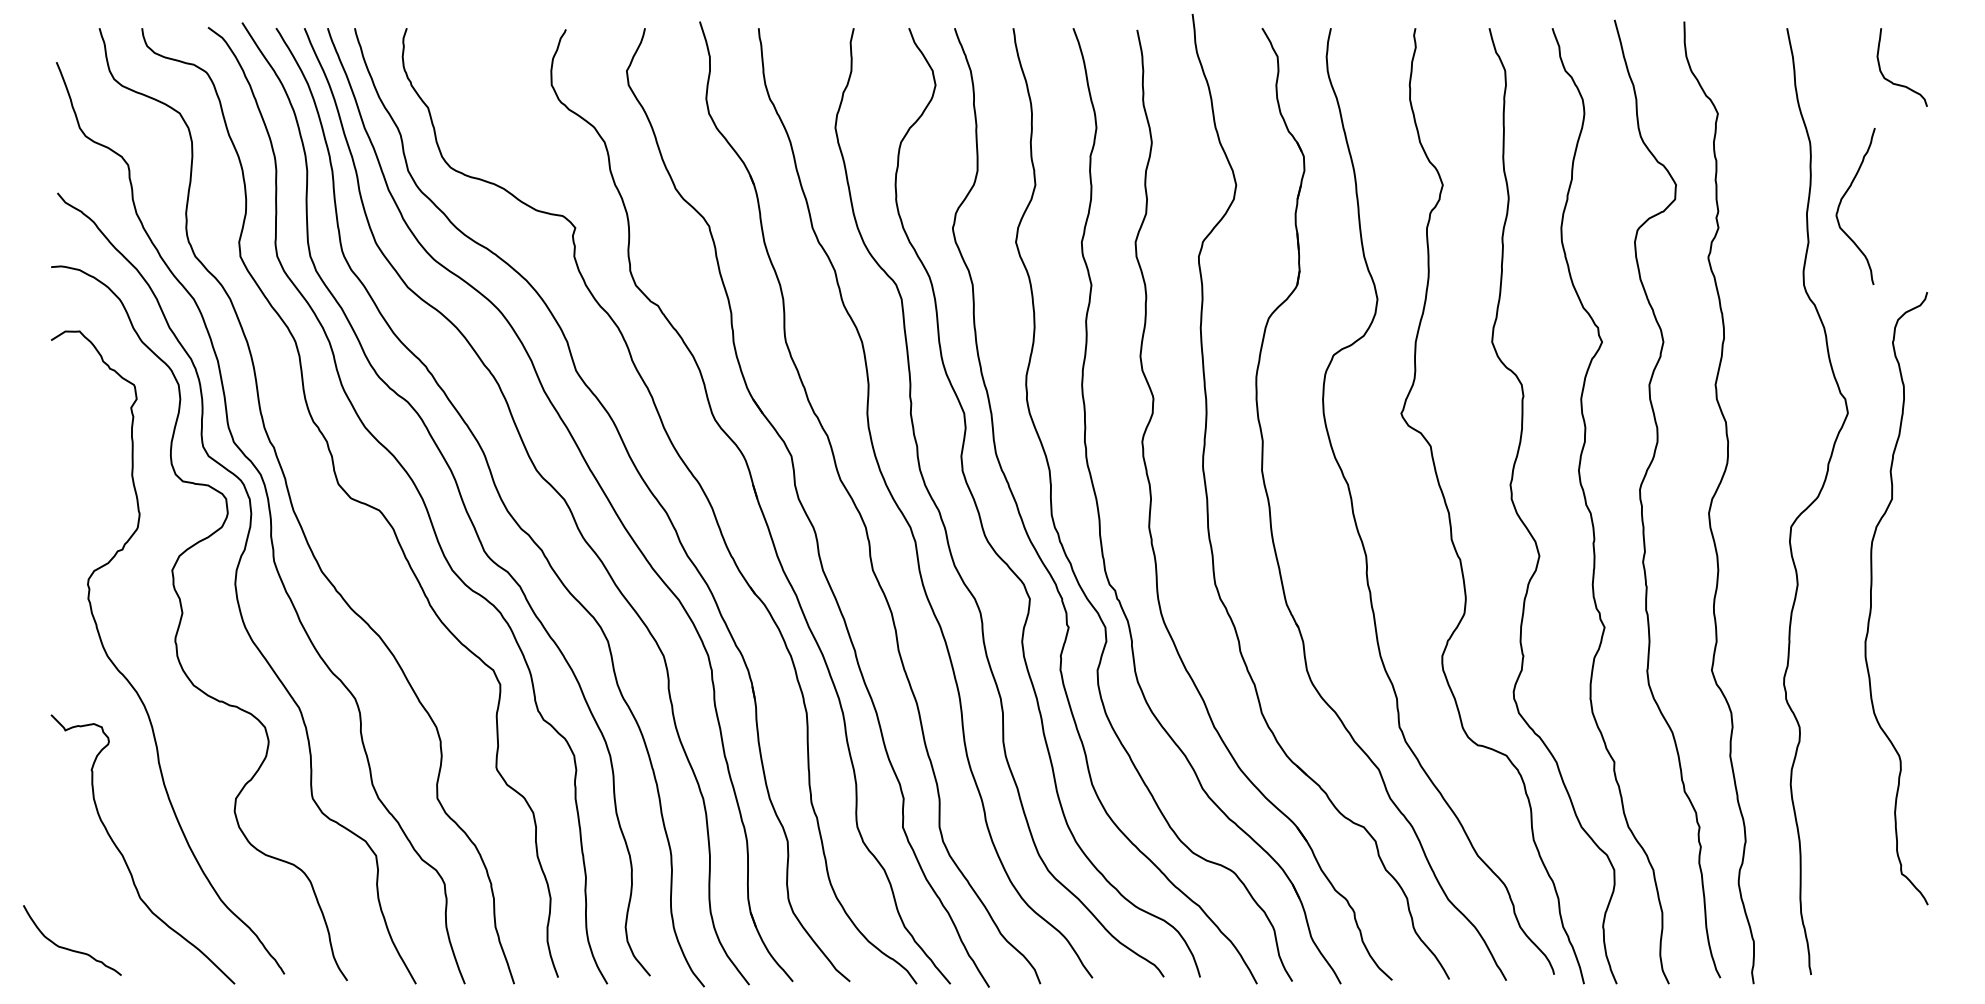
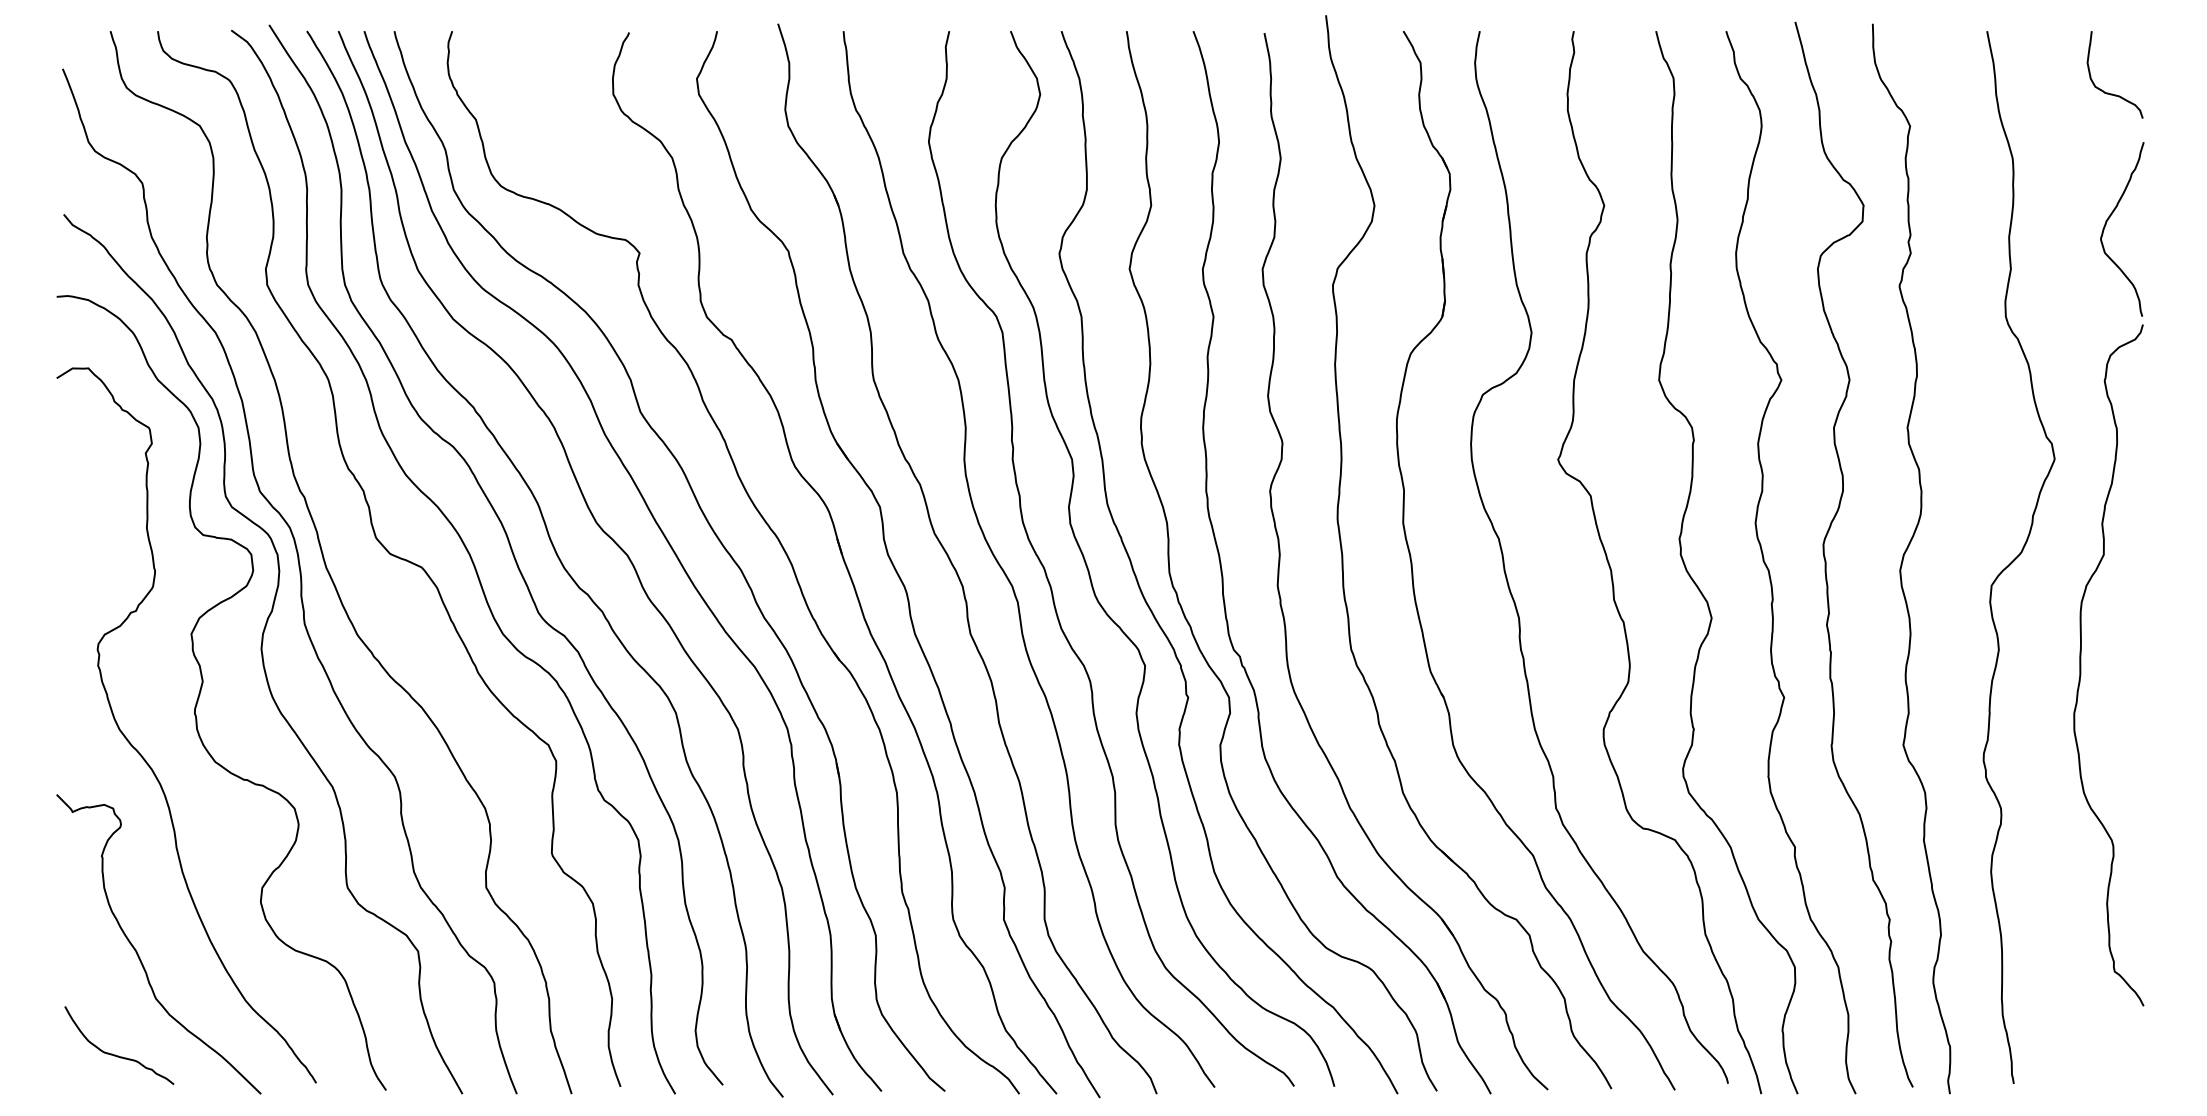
curve: (1841, 202) -> (2106, 225), moved
curve: (68, 948) -> (115, 1054), moved

